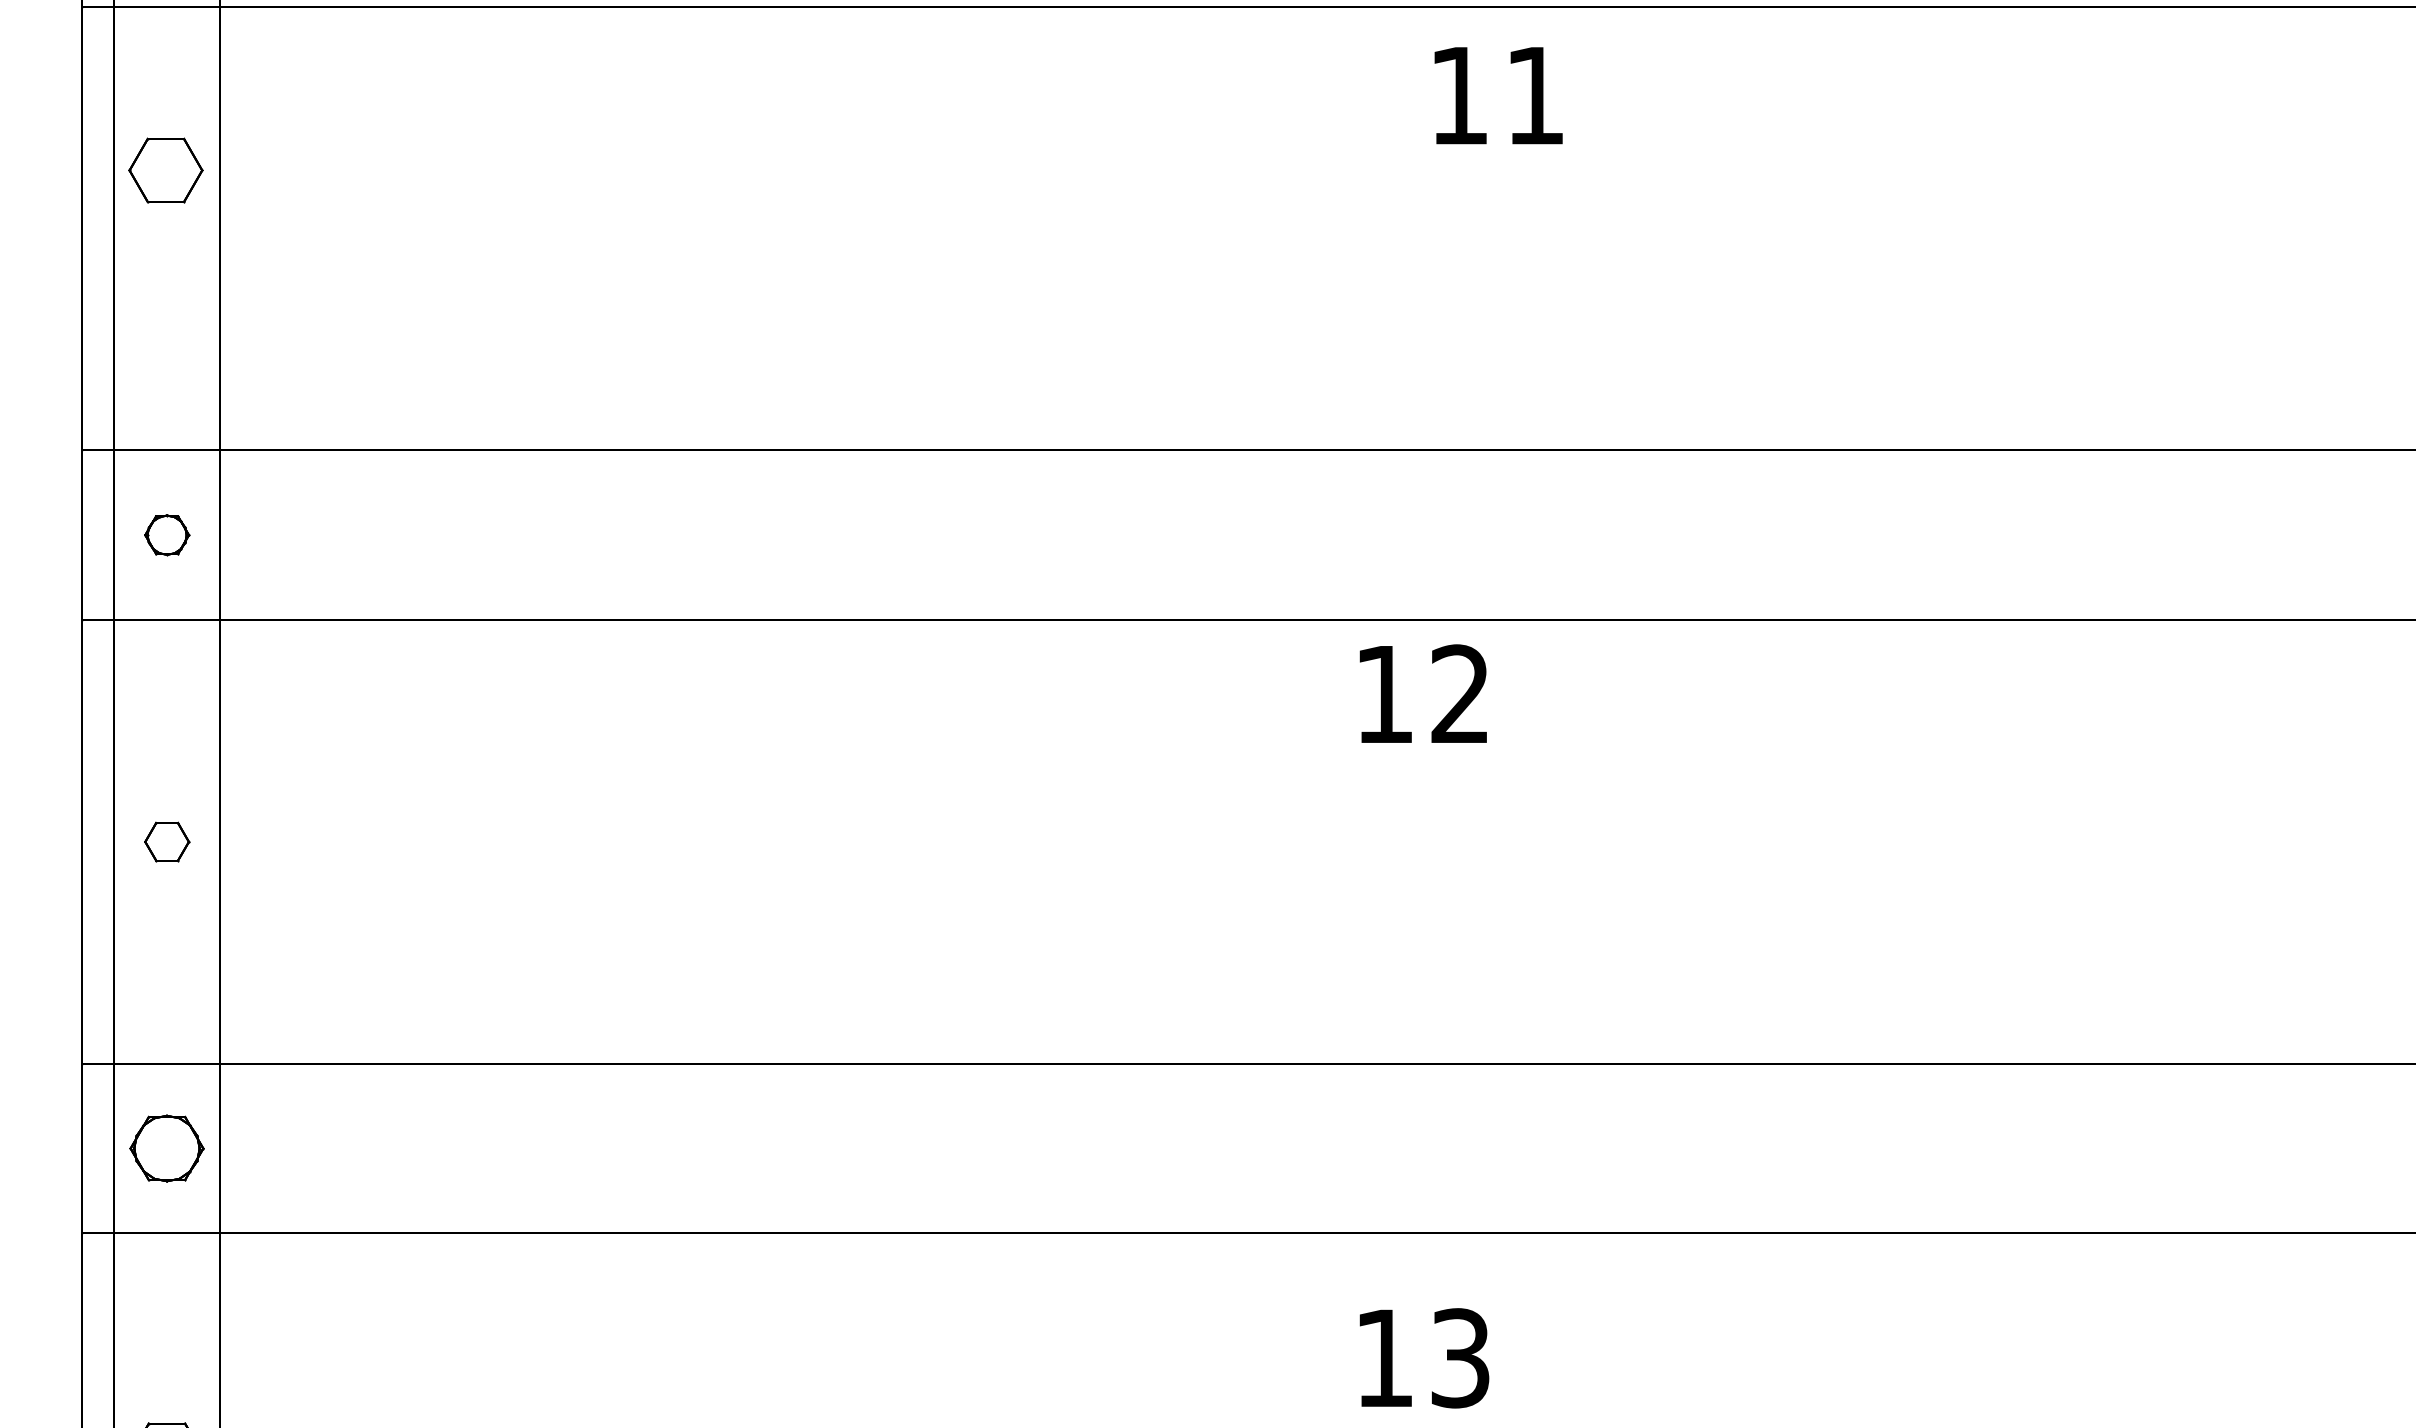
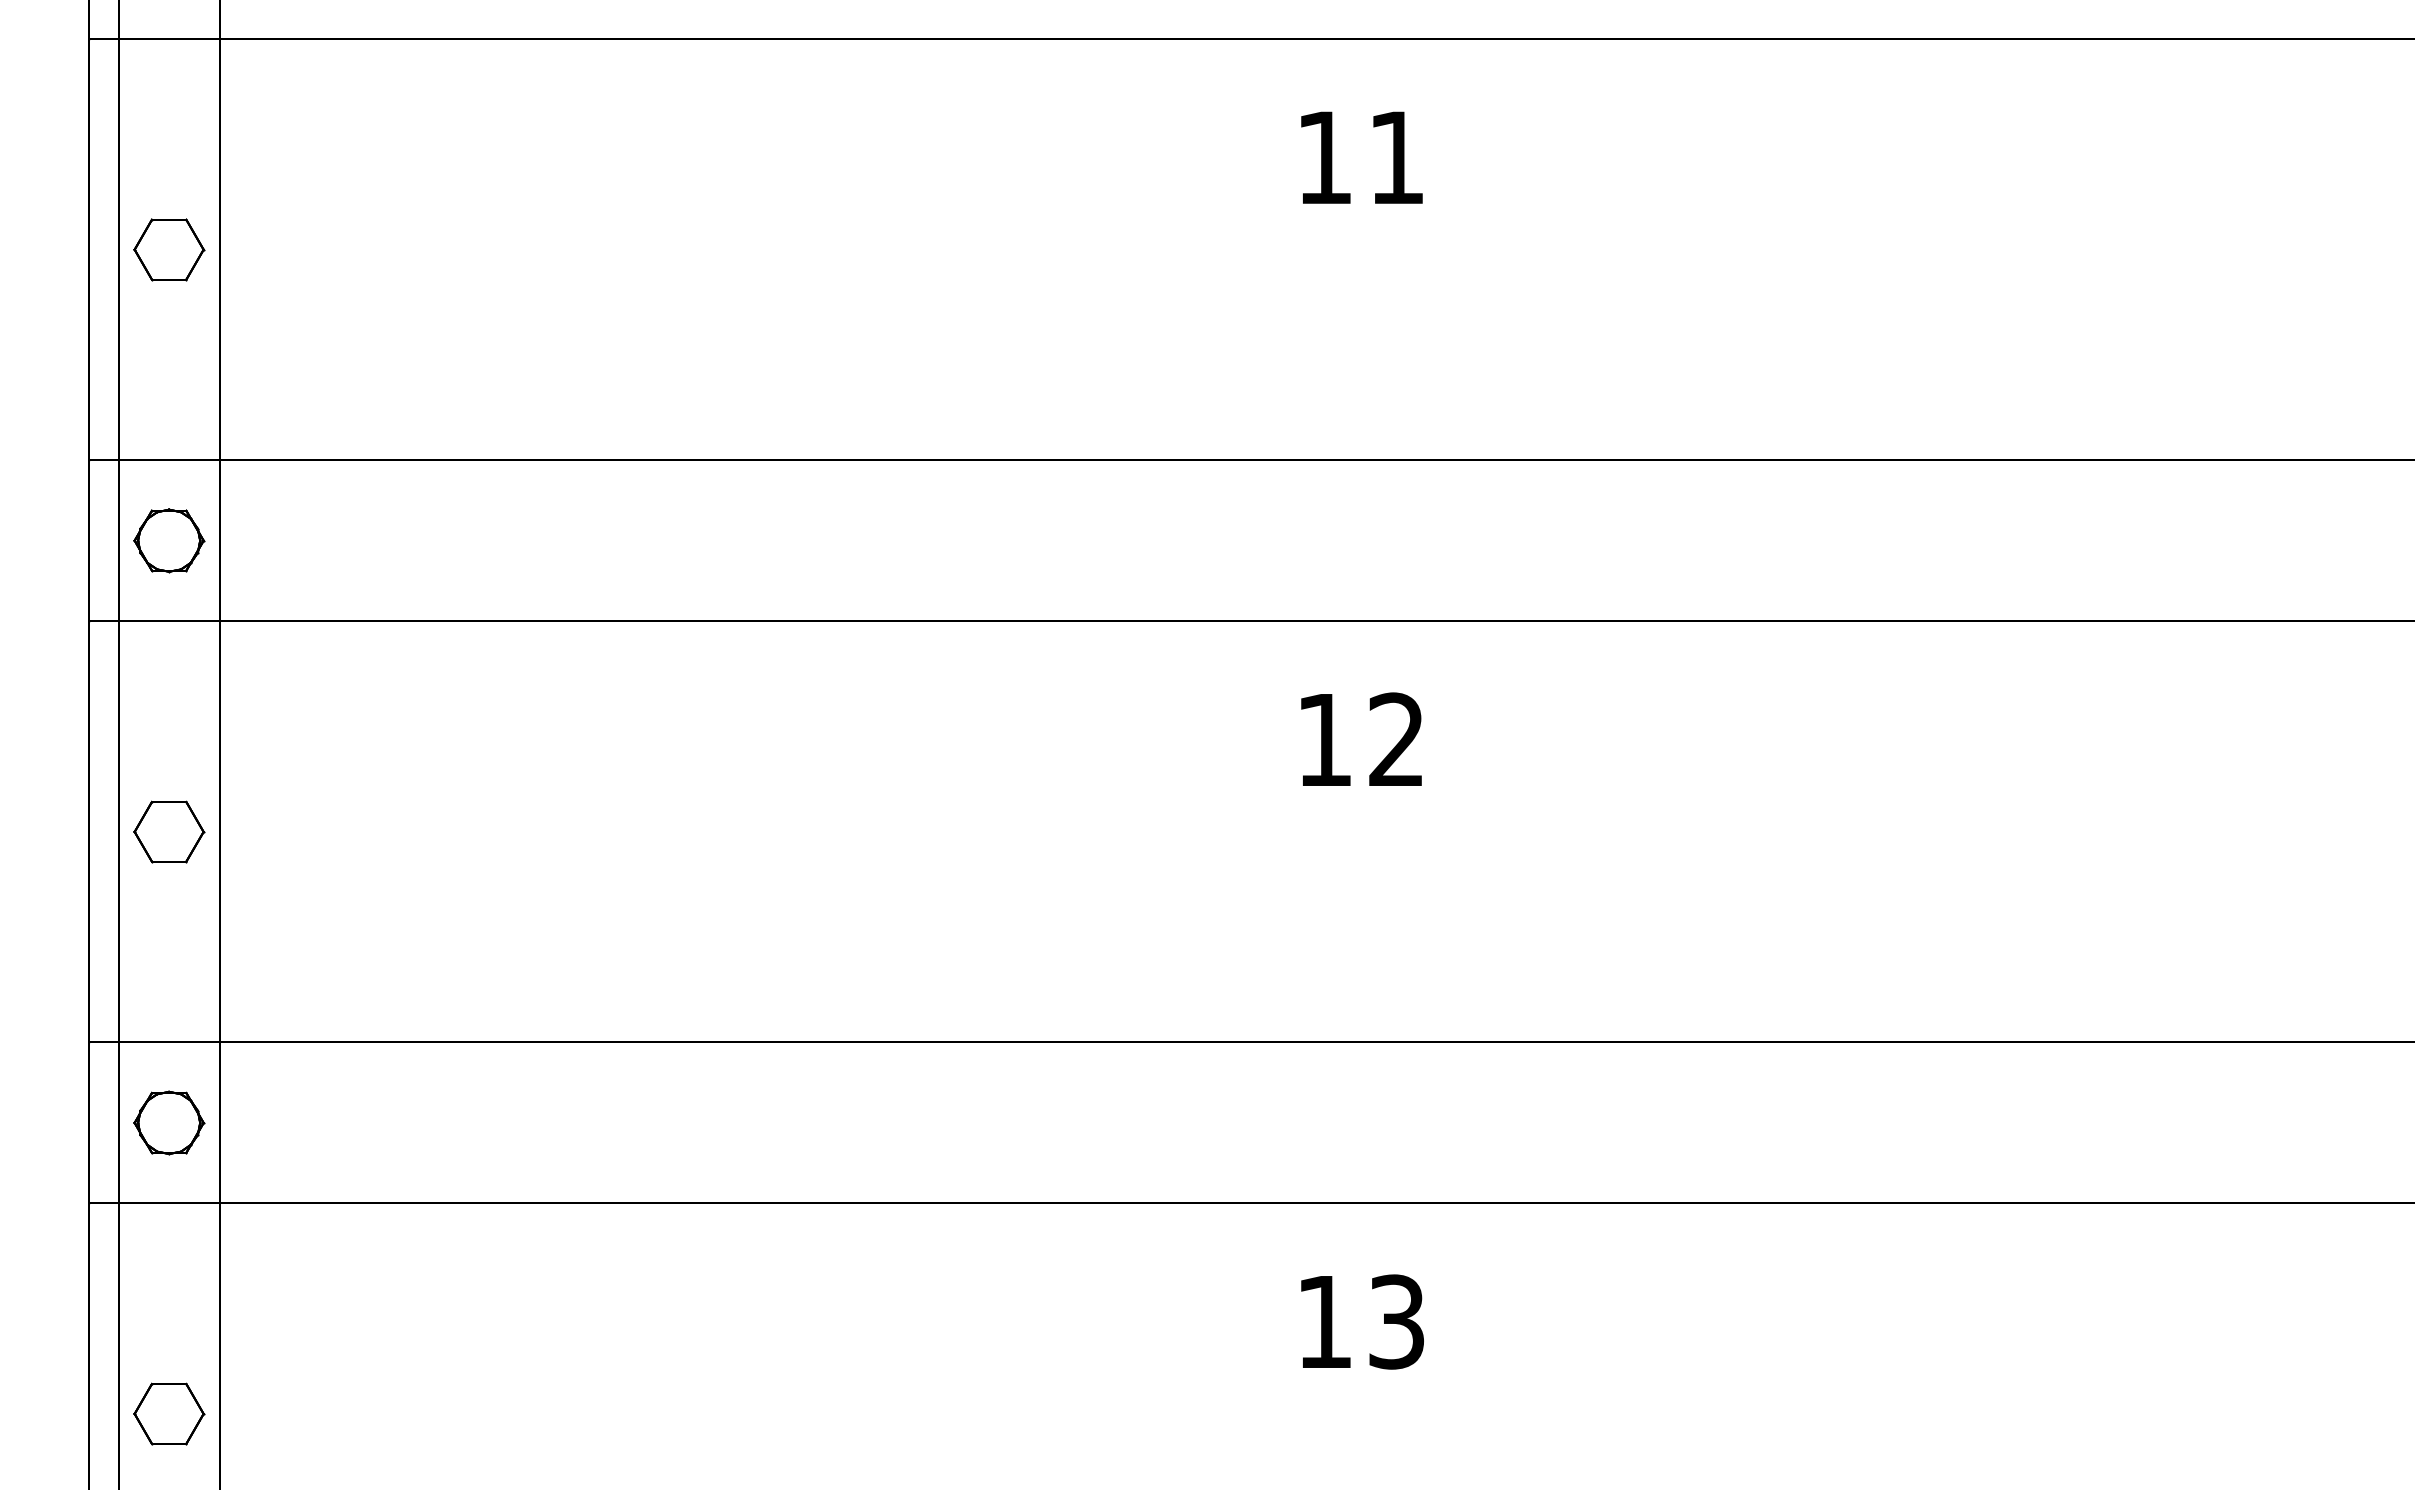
text: (1498, 95) -> (1361, 157), moved
part: (166, 170) -> (169, 249), moved
part: (167, 534) -> (169, 540), size x1.67
text: (1423, 692) -> (1361, 738), moved
part: (167, 841) -> (169, 831), size x1.67

